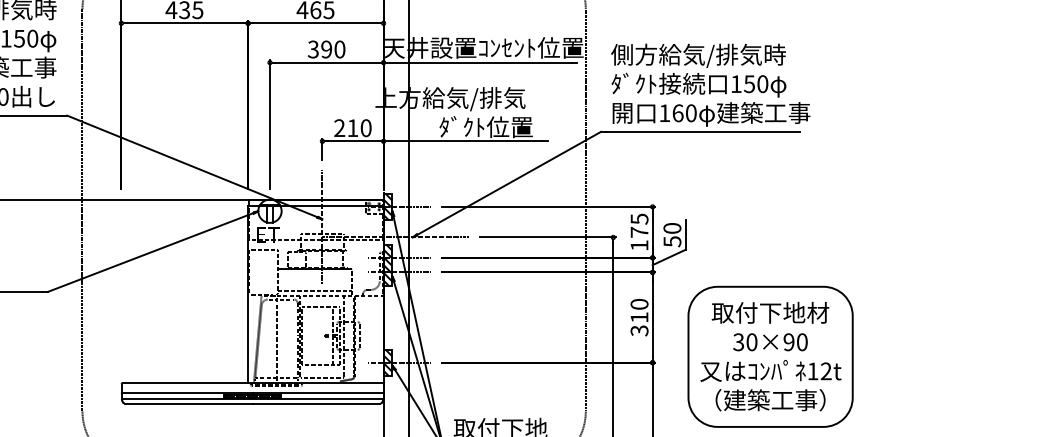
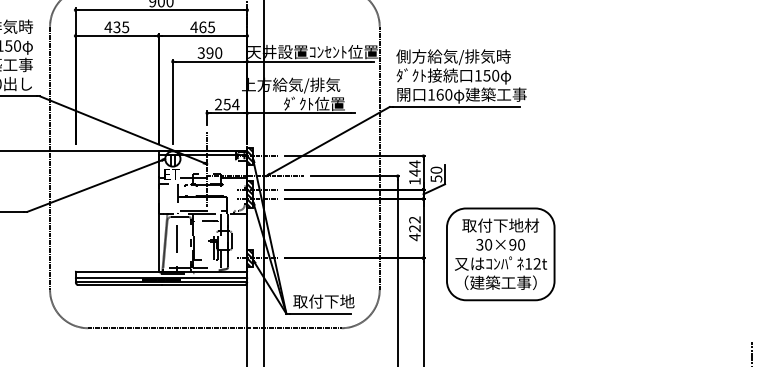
text: (359, 128) -> (231, 104), 210 -> 254
text: (638, 225) -> (414, 168), 175 -> 144
text: (638, 317) -> (414, 228), 310 -> 422

